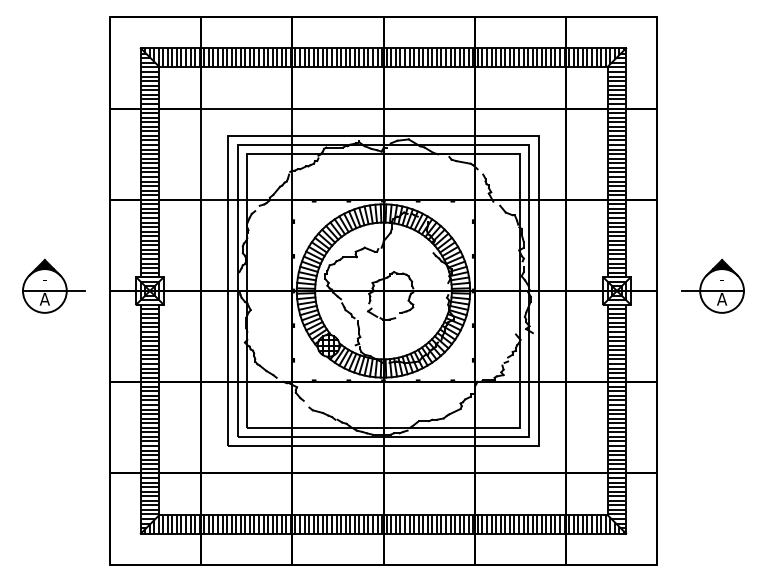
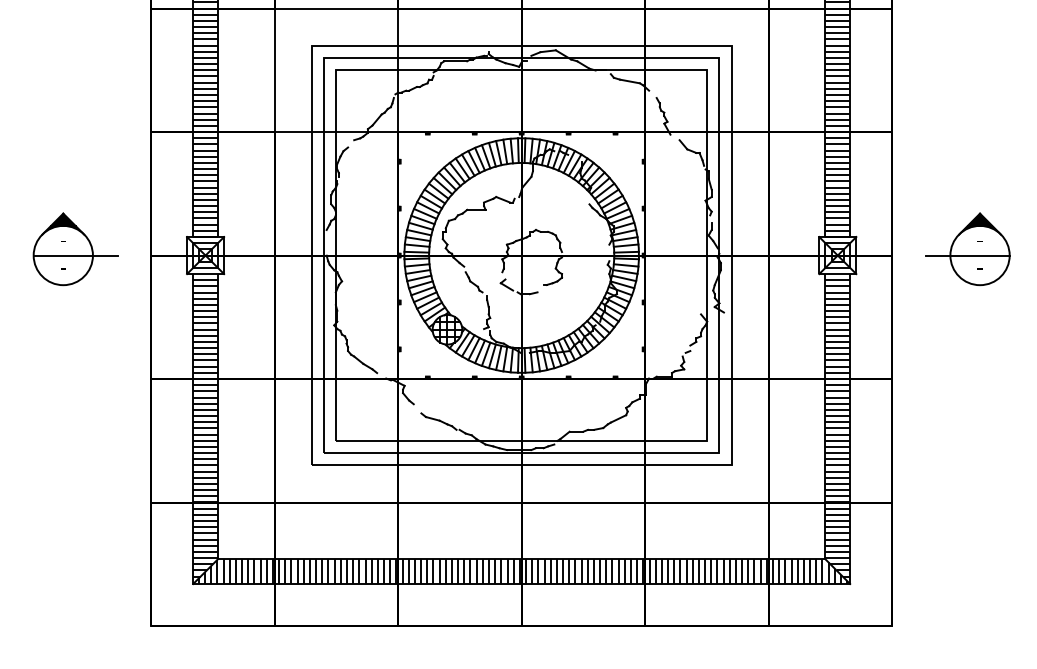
text: (44, 298) -> (62, 265), A -> -
text: (722, 298) -> (980, 265), A -> -

